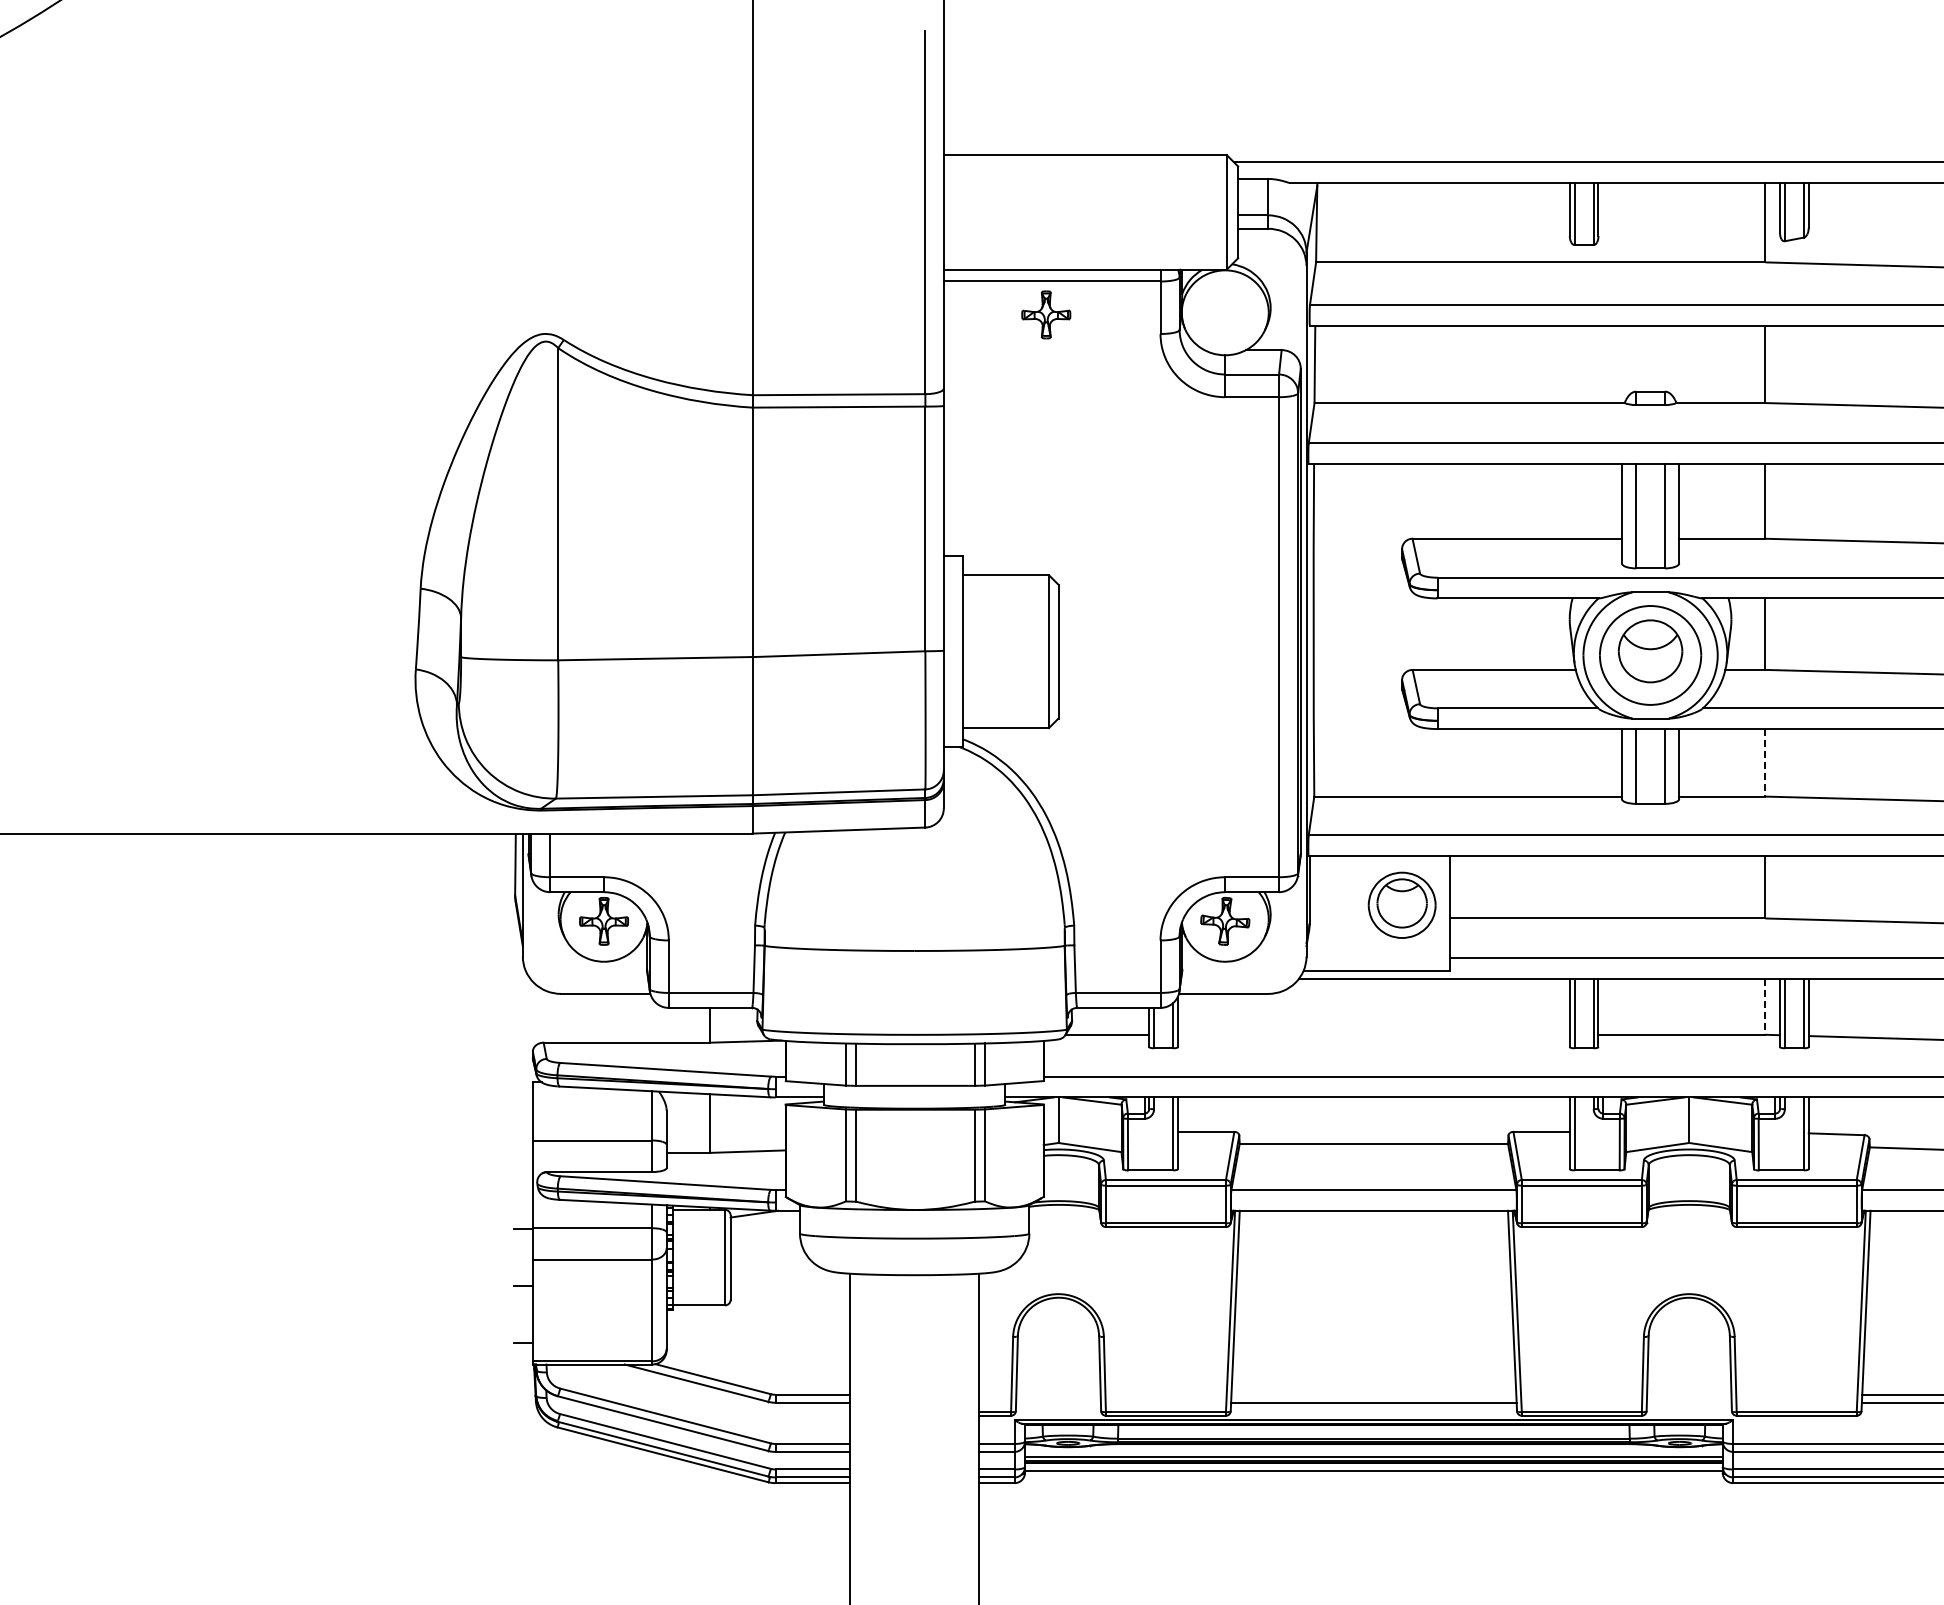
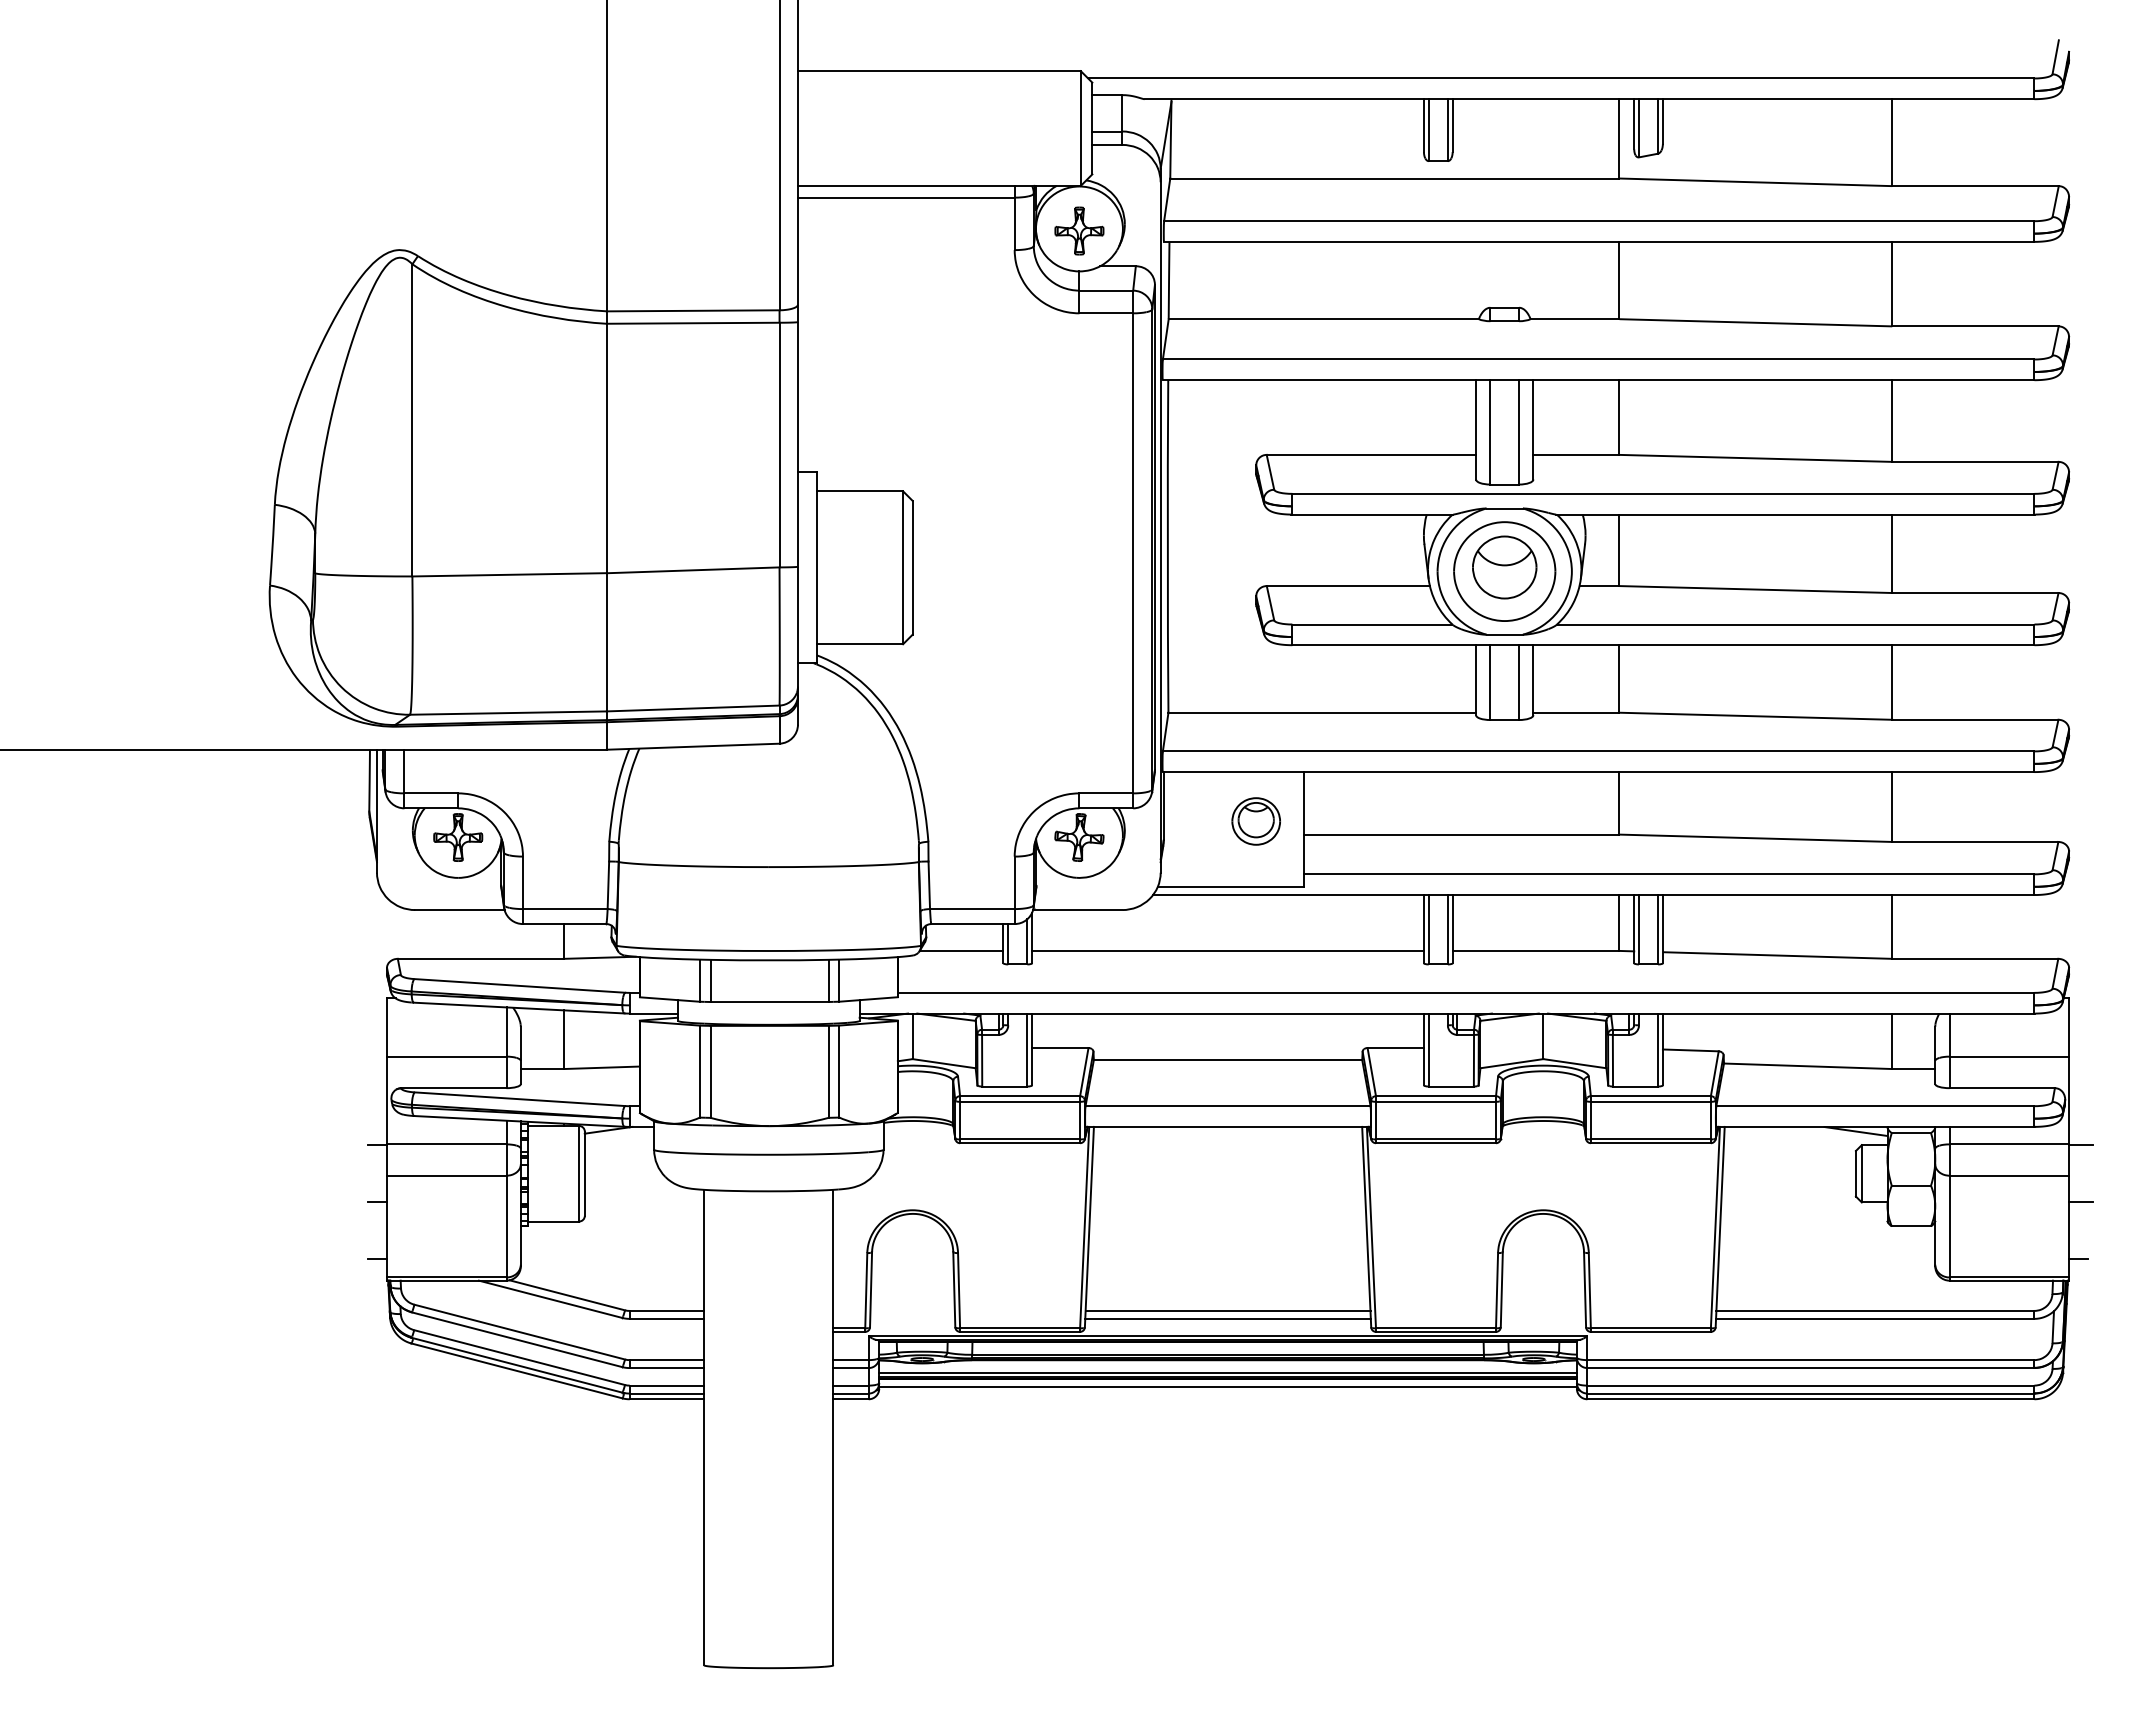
part: (1046, 314) -> (1079, 230), moved
line: (1765, 762) -> (1619, 678), dashed -> solid
part: (1401, 905) -> (1255, 821), size x0.71
line: (1765, 1006) -> (1619, 922), dashed -> solid
line: (1373, 1034) -> (1227, 950), added
line: (1373, 1394) -> (1227, 1310), added

